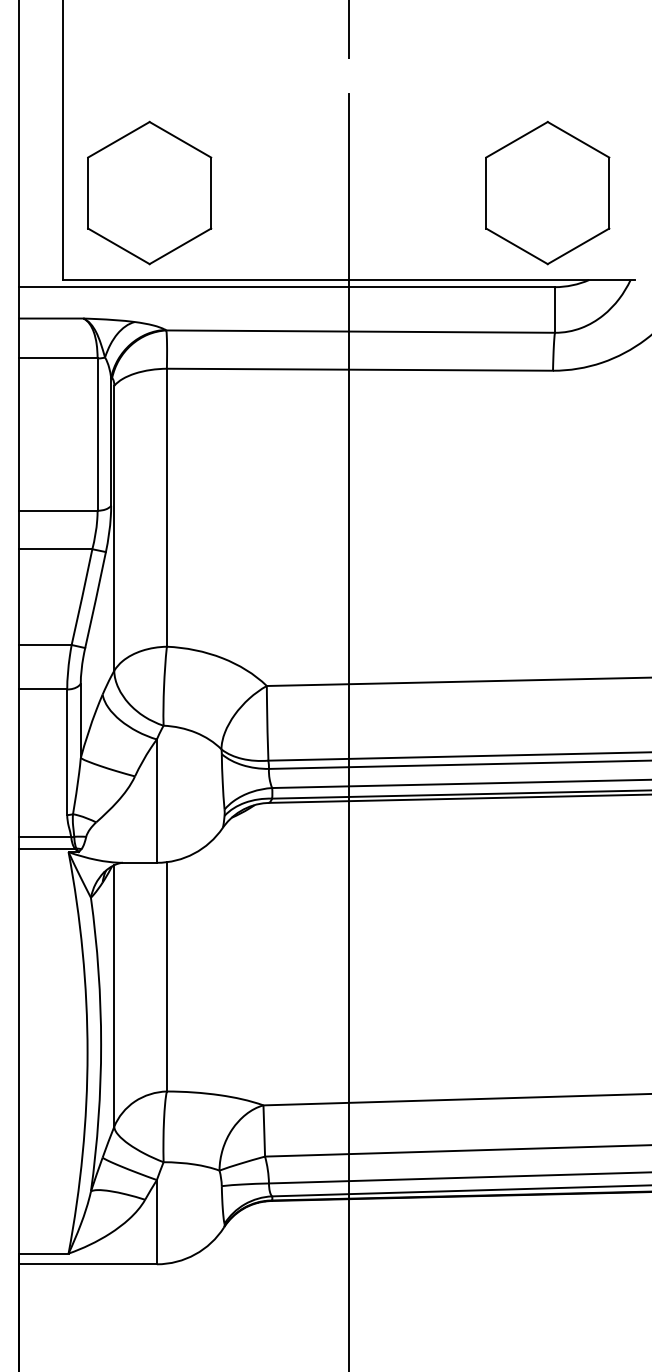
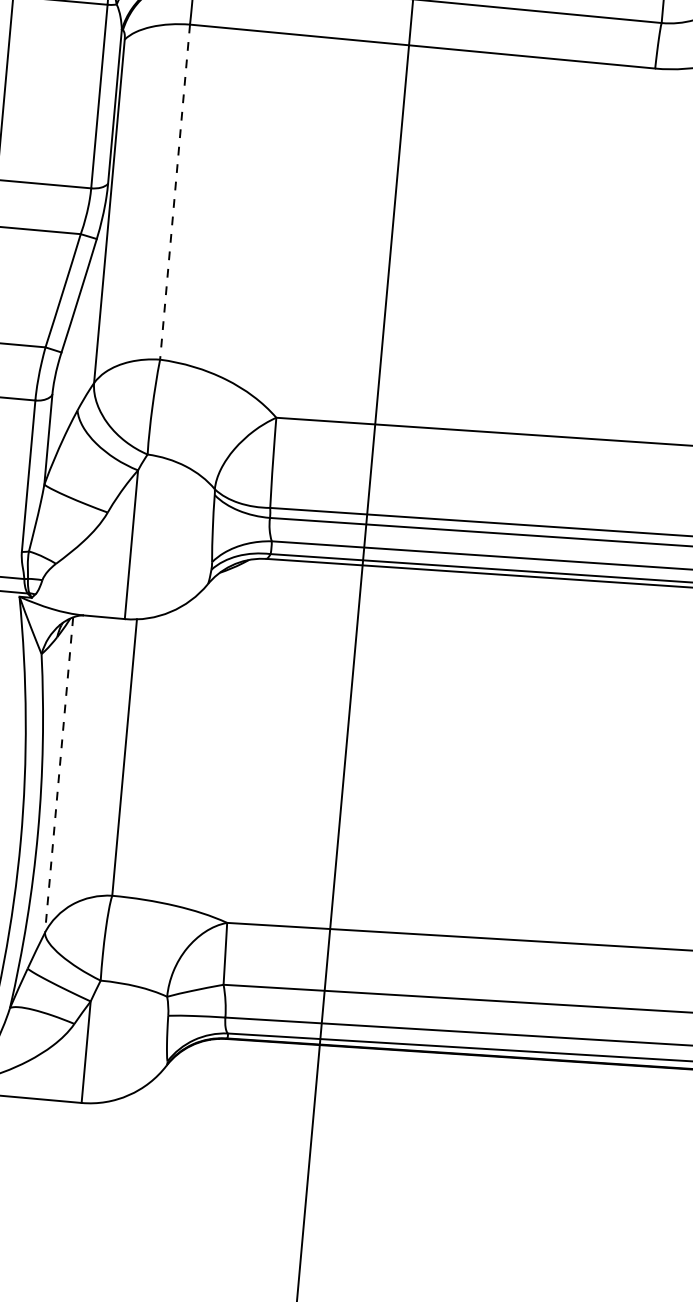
line: (166, 507) -> (174, 191), solid -> dashed
line: (114, 995) -> (59, 774), solid -> dashed

